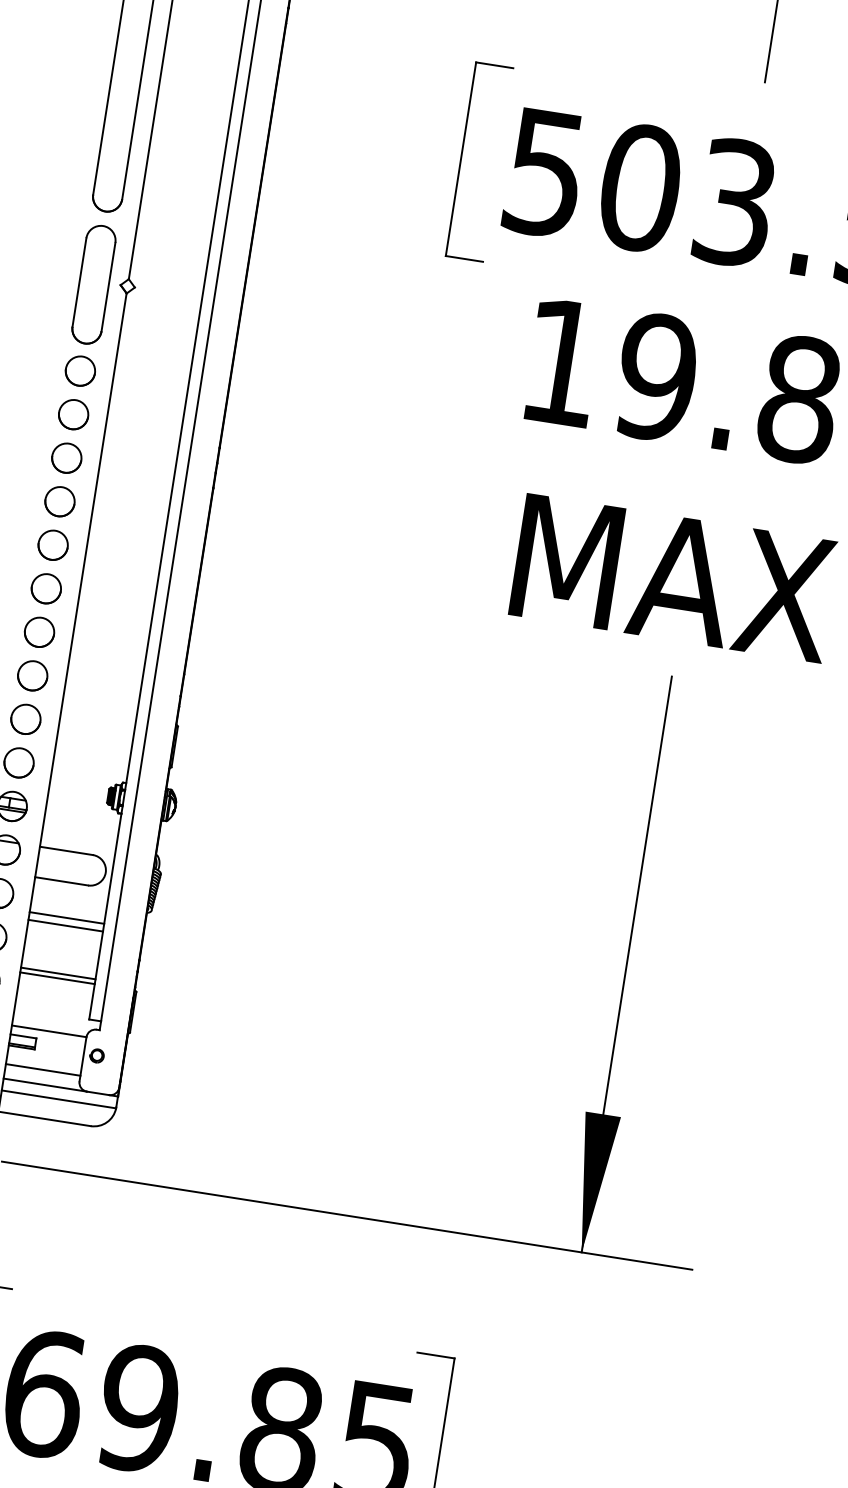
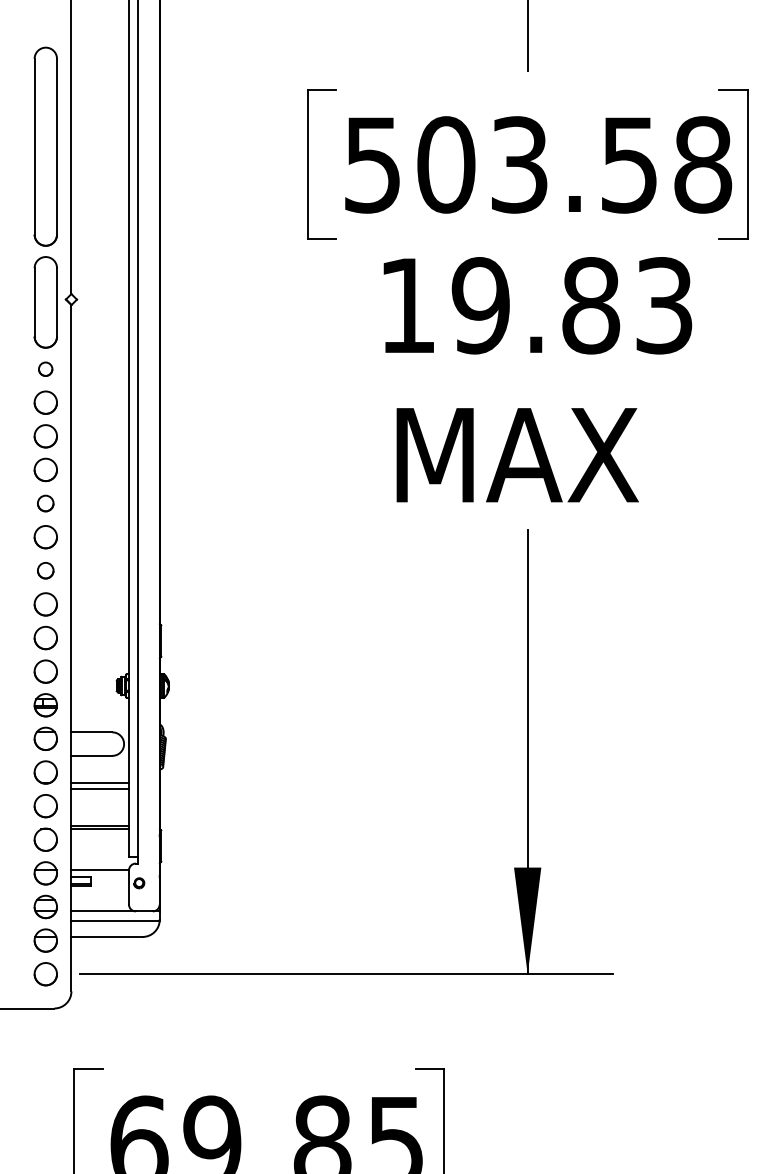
circle: (79, 371) -> (45, 369), size x0.6
circle: (52, 545) -> (45, 503), size x0.7
circle: (39, 631) -> (45, 570), size x0.7
line: (42, 1070) -> (99, 900), removed

